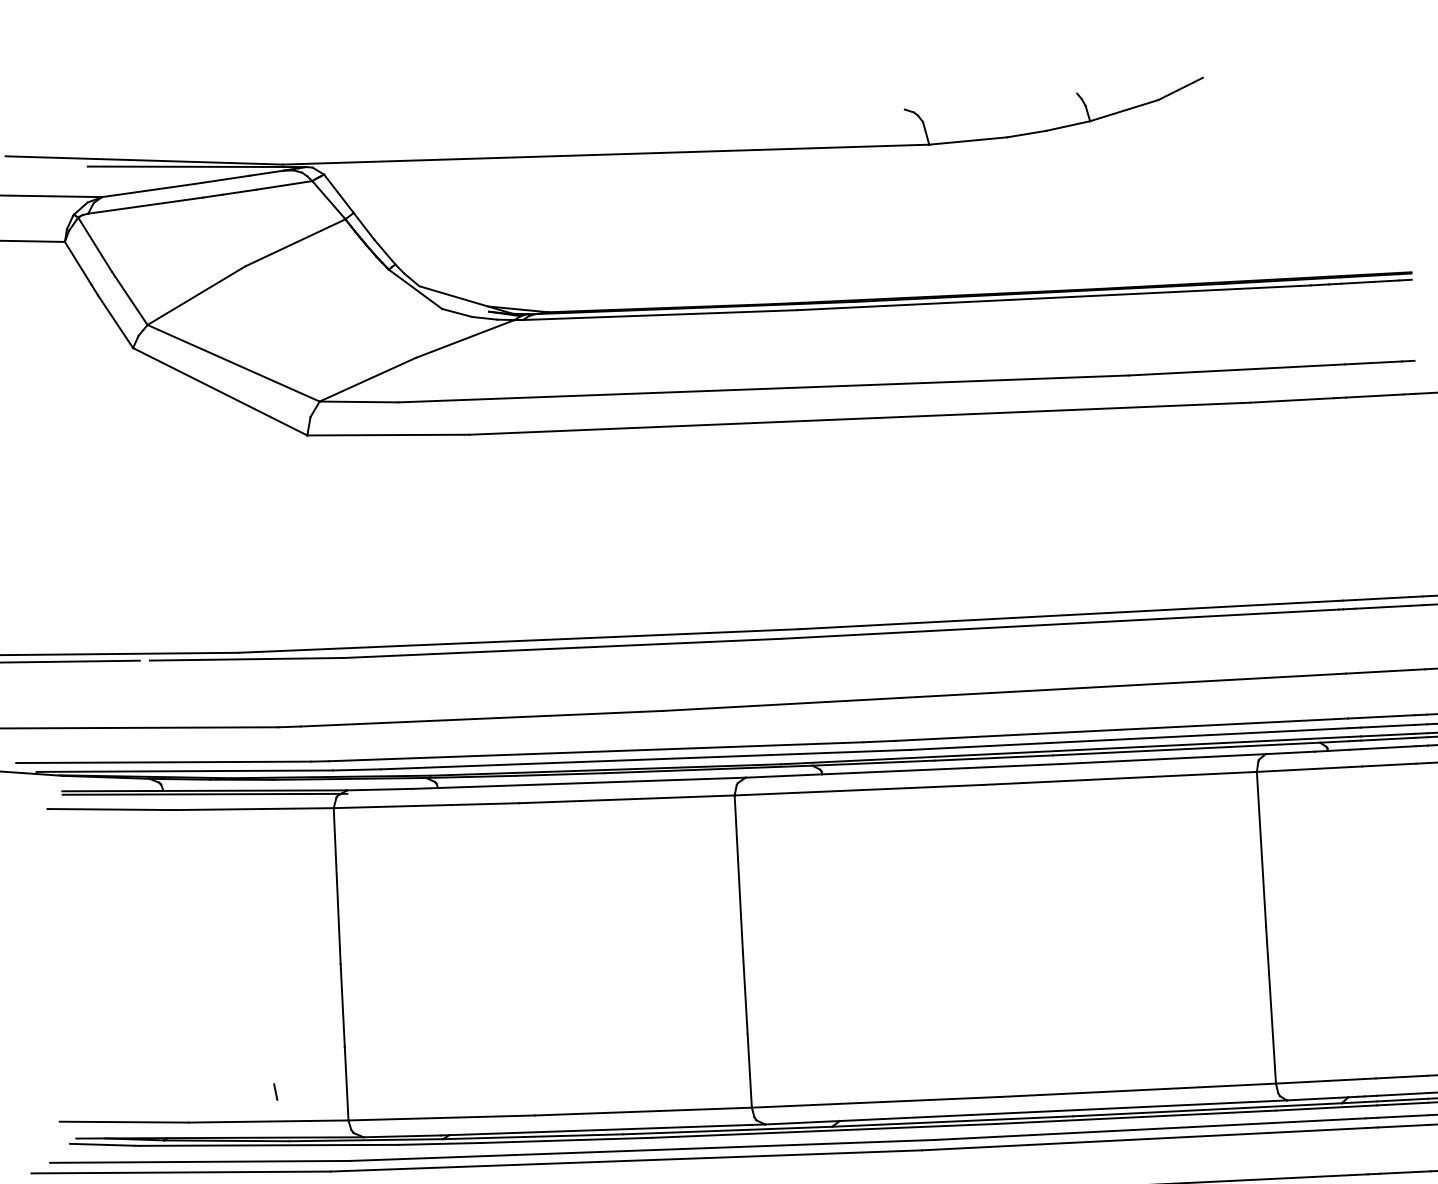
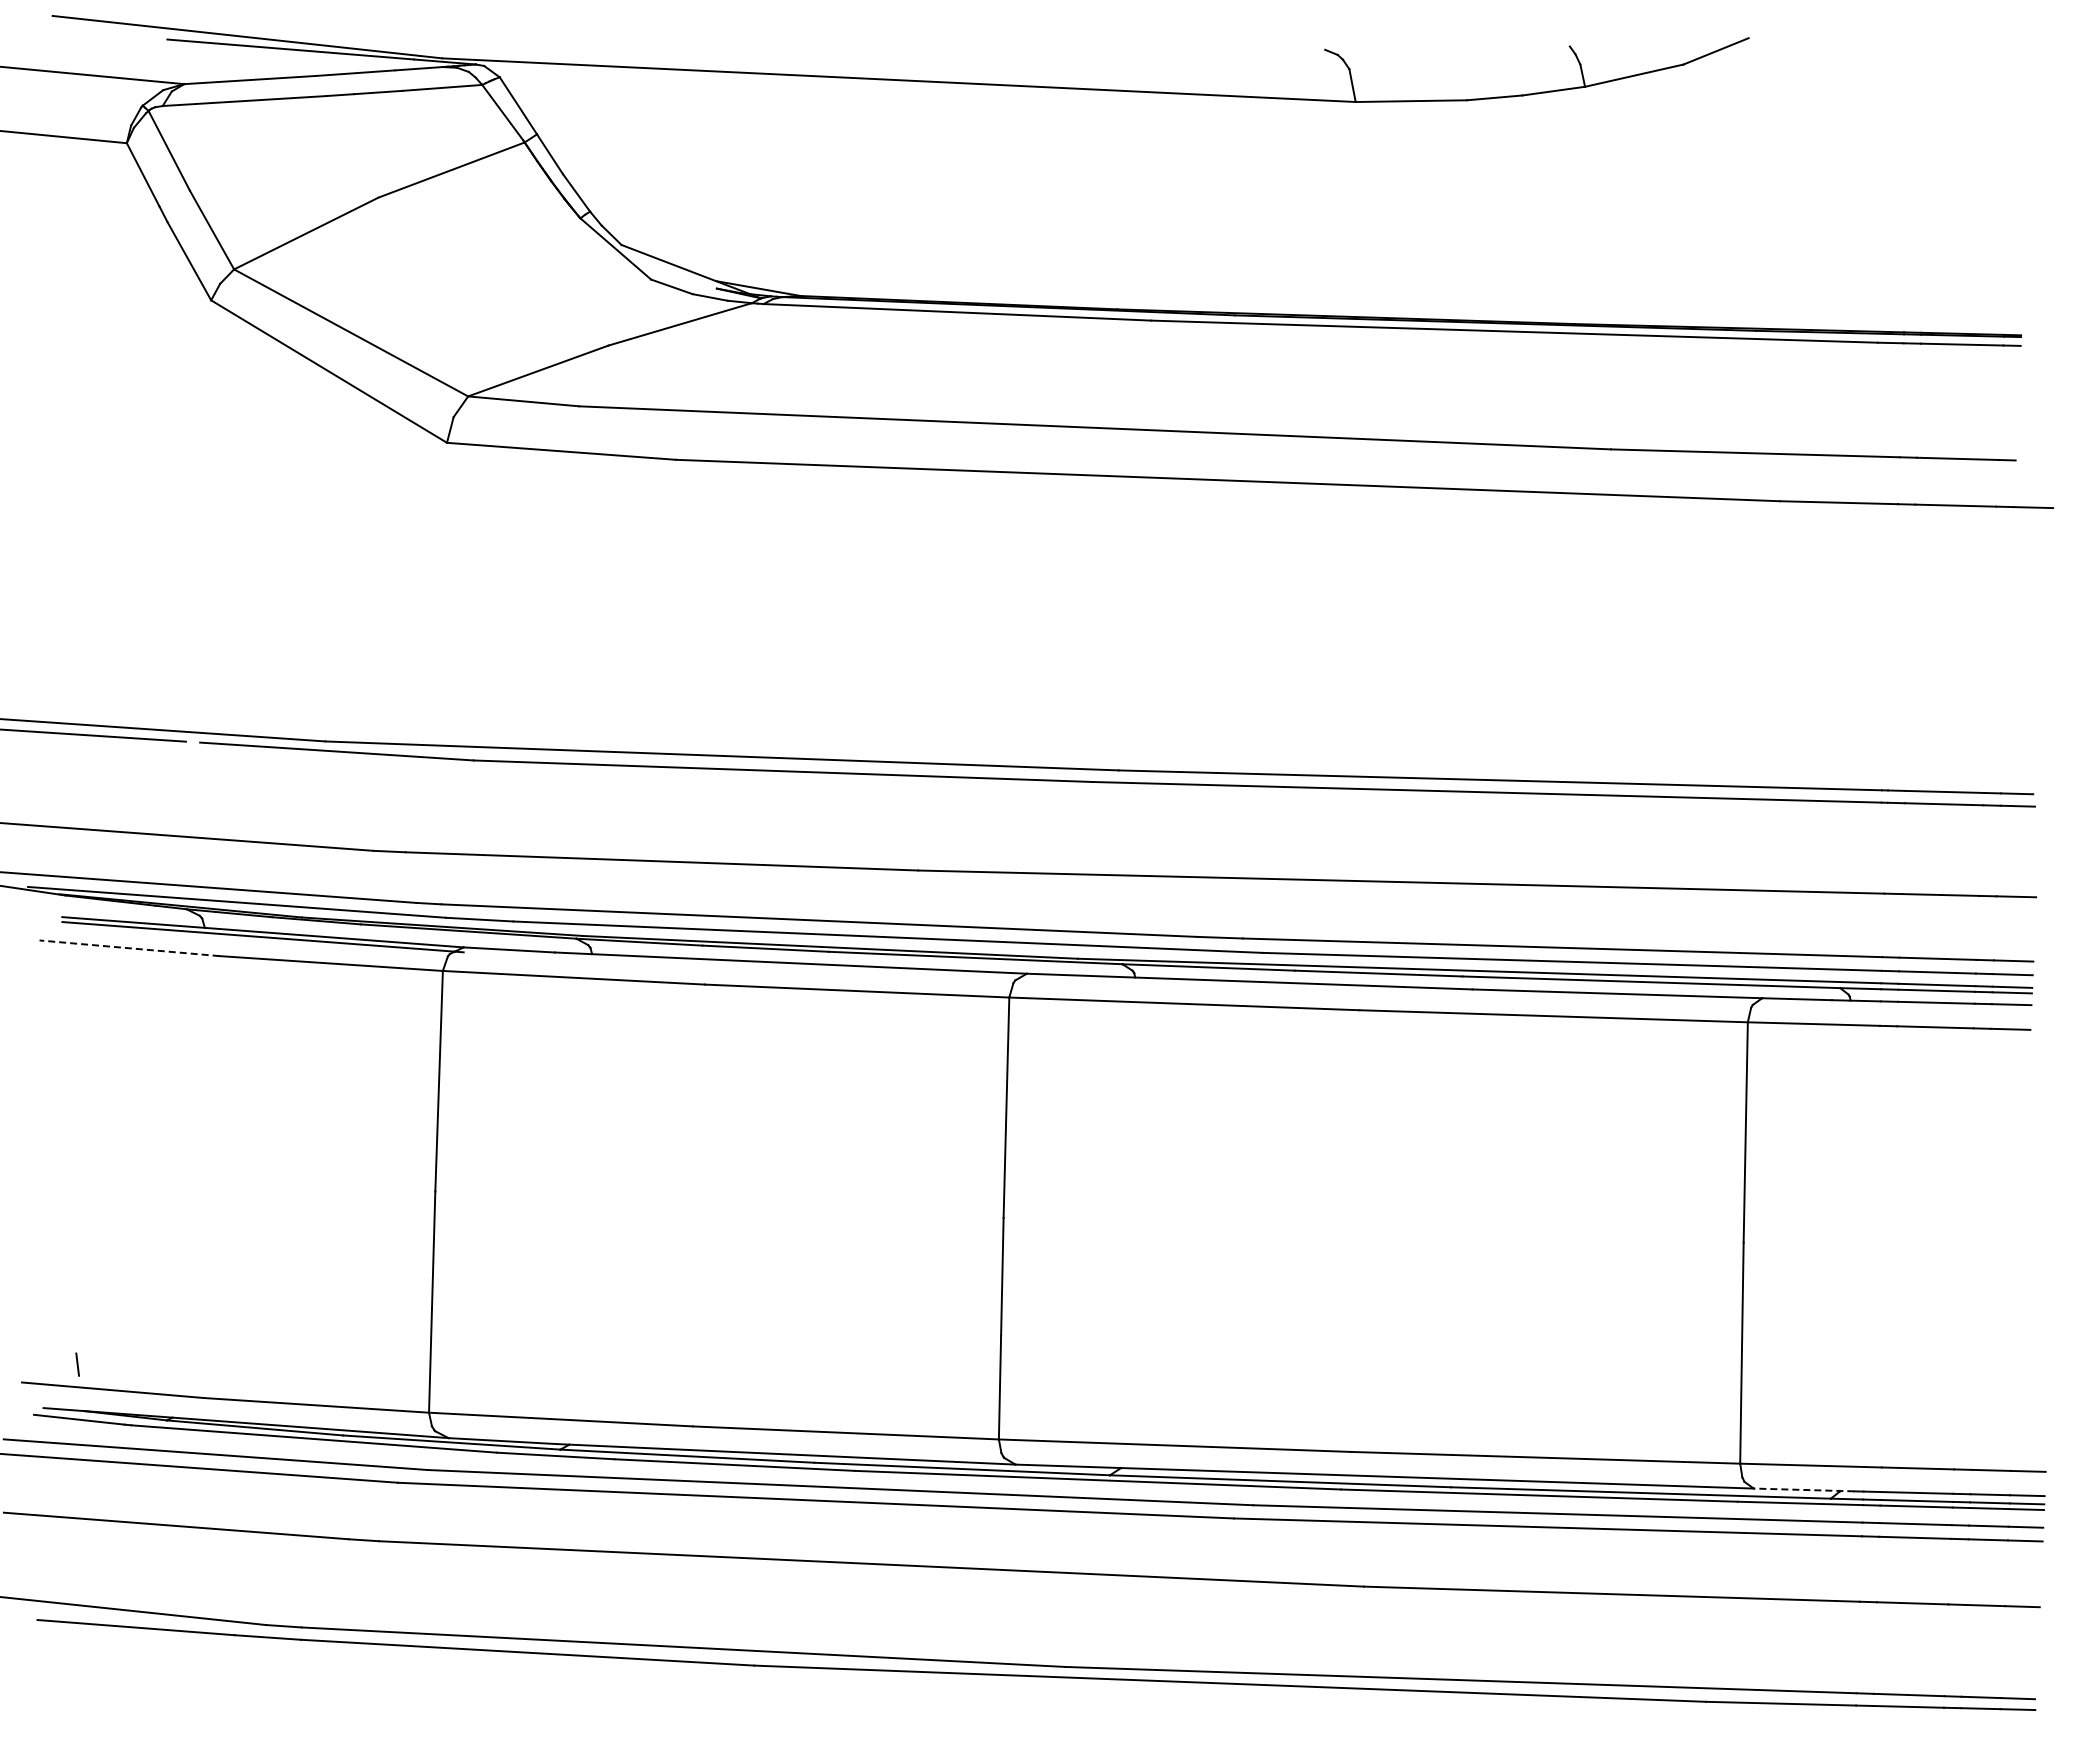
line: (111, 809) -> (129, 948), solid -> dashed
line: (275, 1091) -> (77, 1364), moved
line: (1322, 1098) -> (1803, 1489), solid -> dashed

